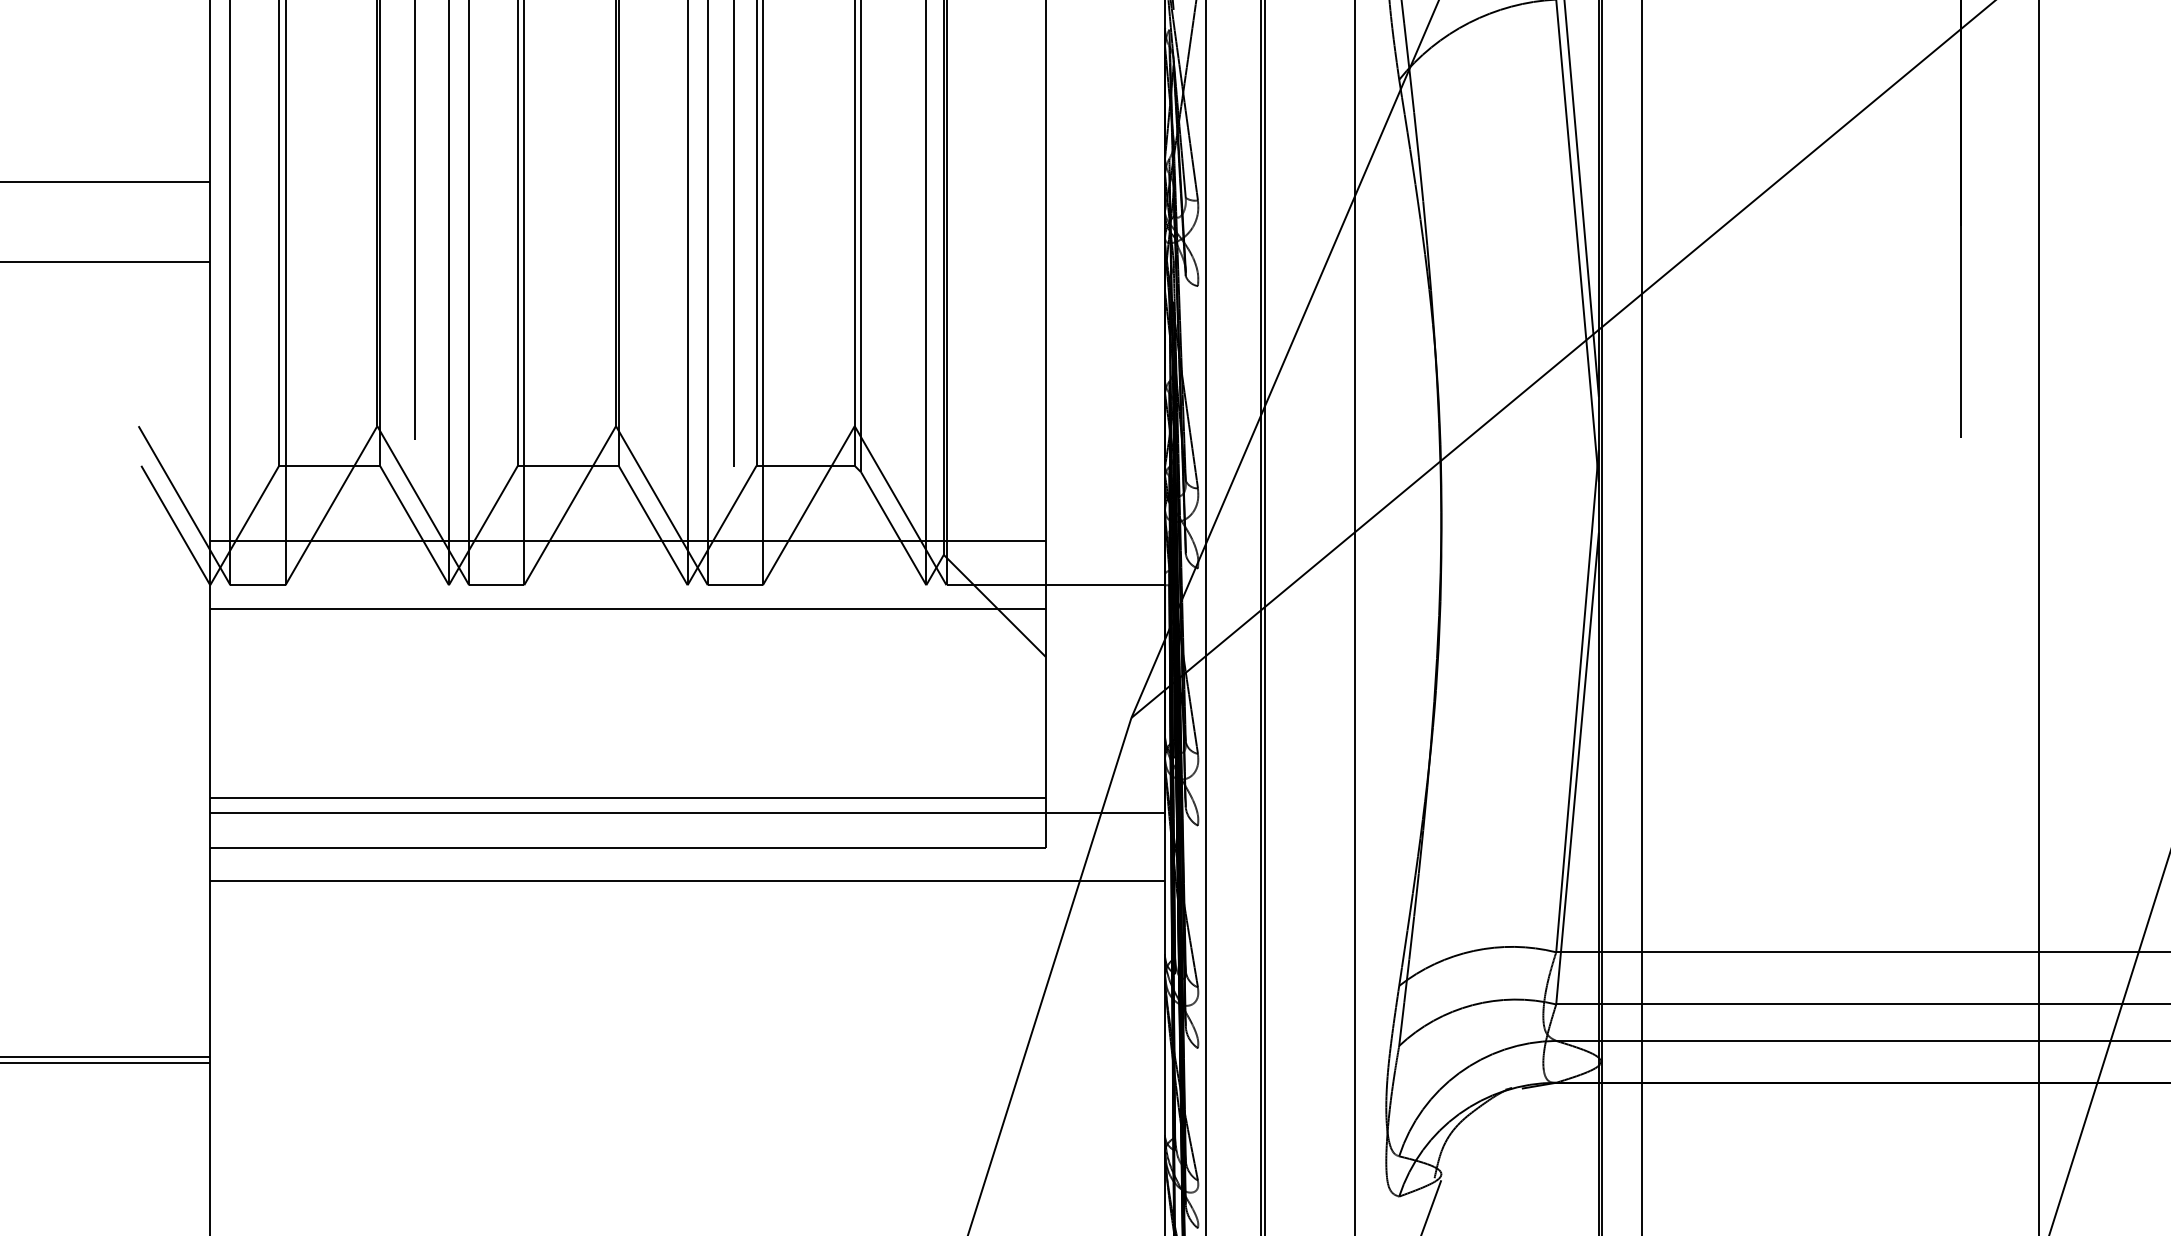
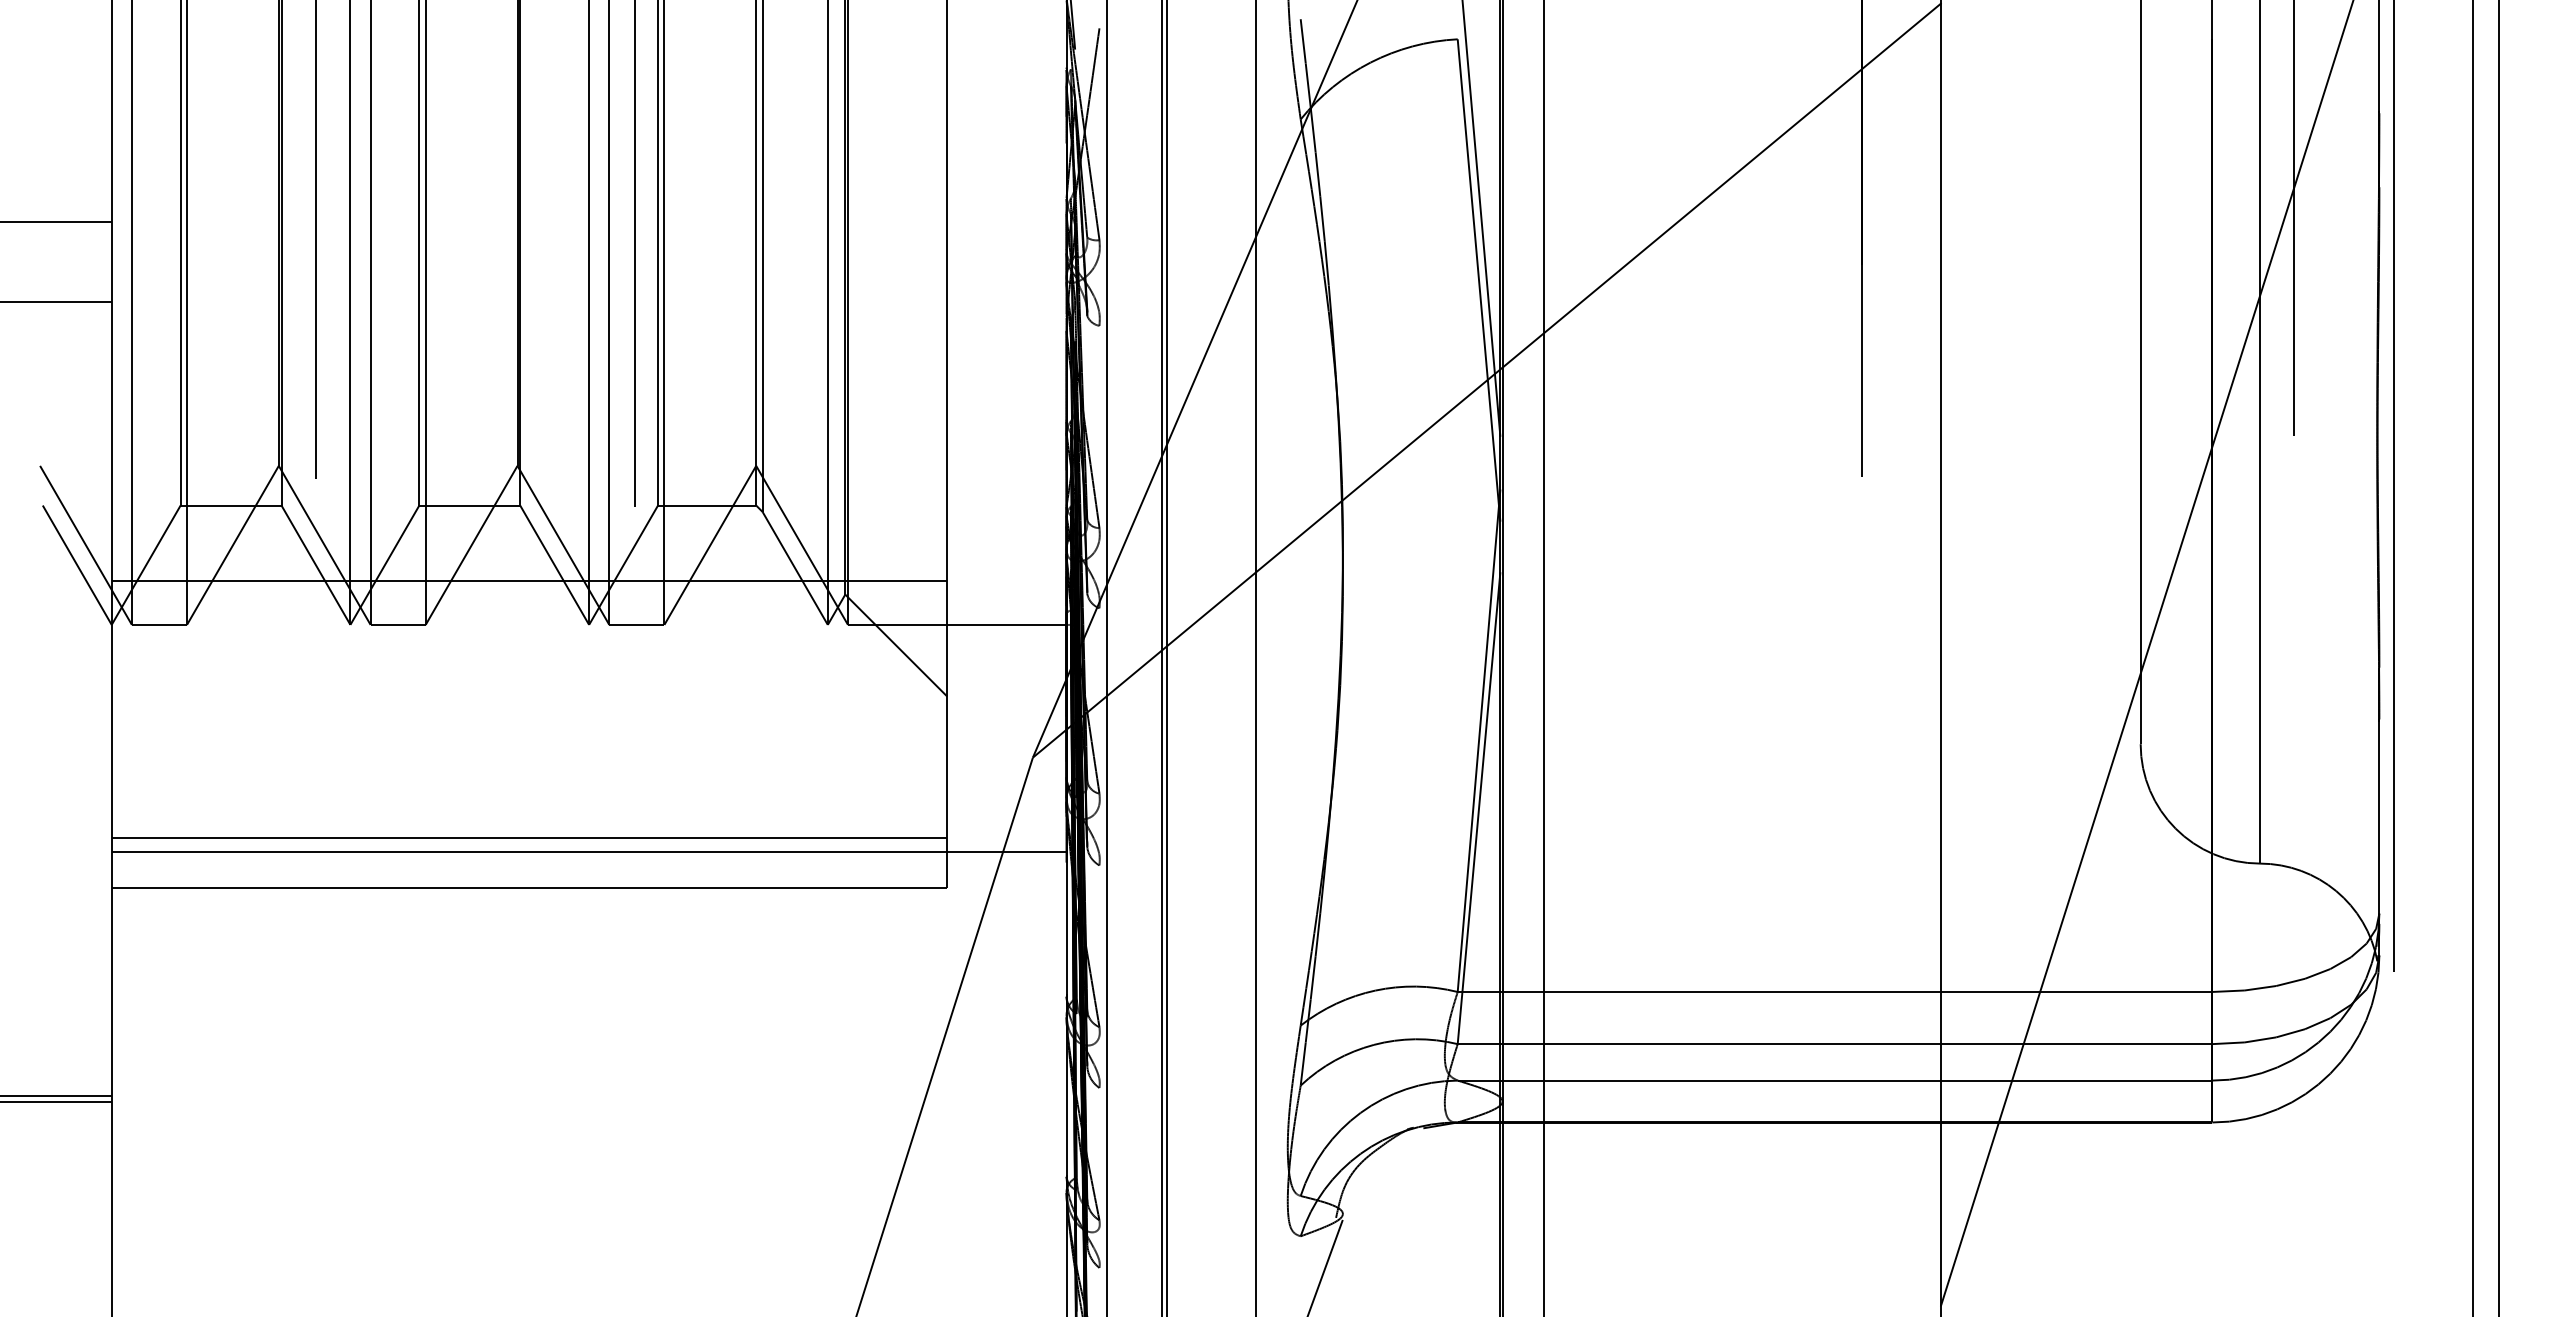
line: (628, 608) -> (529, 648), removed
line: (687, 880) -> (588, 920), removed

